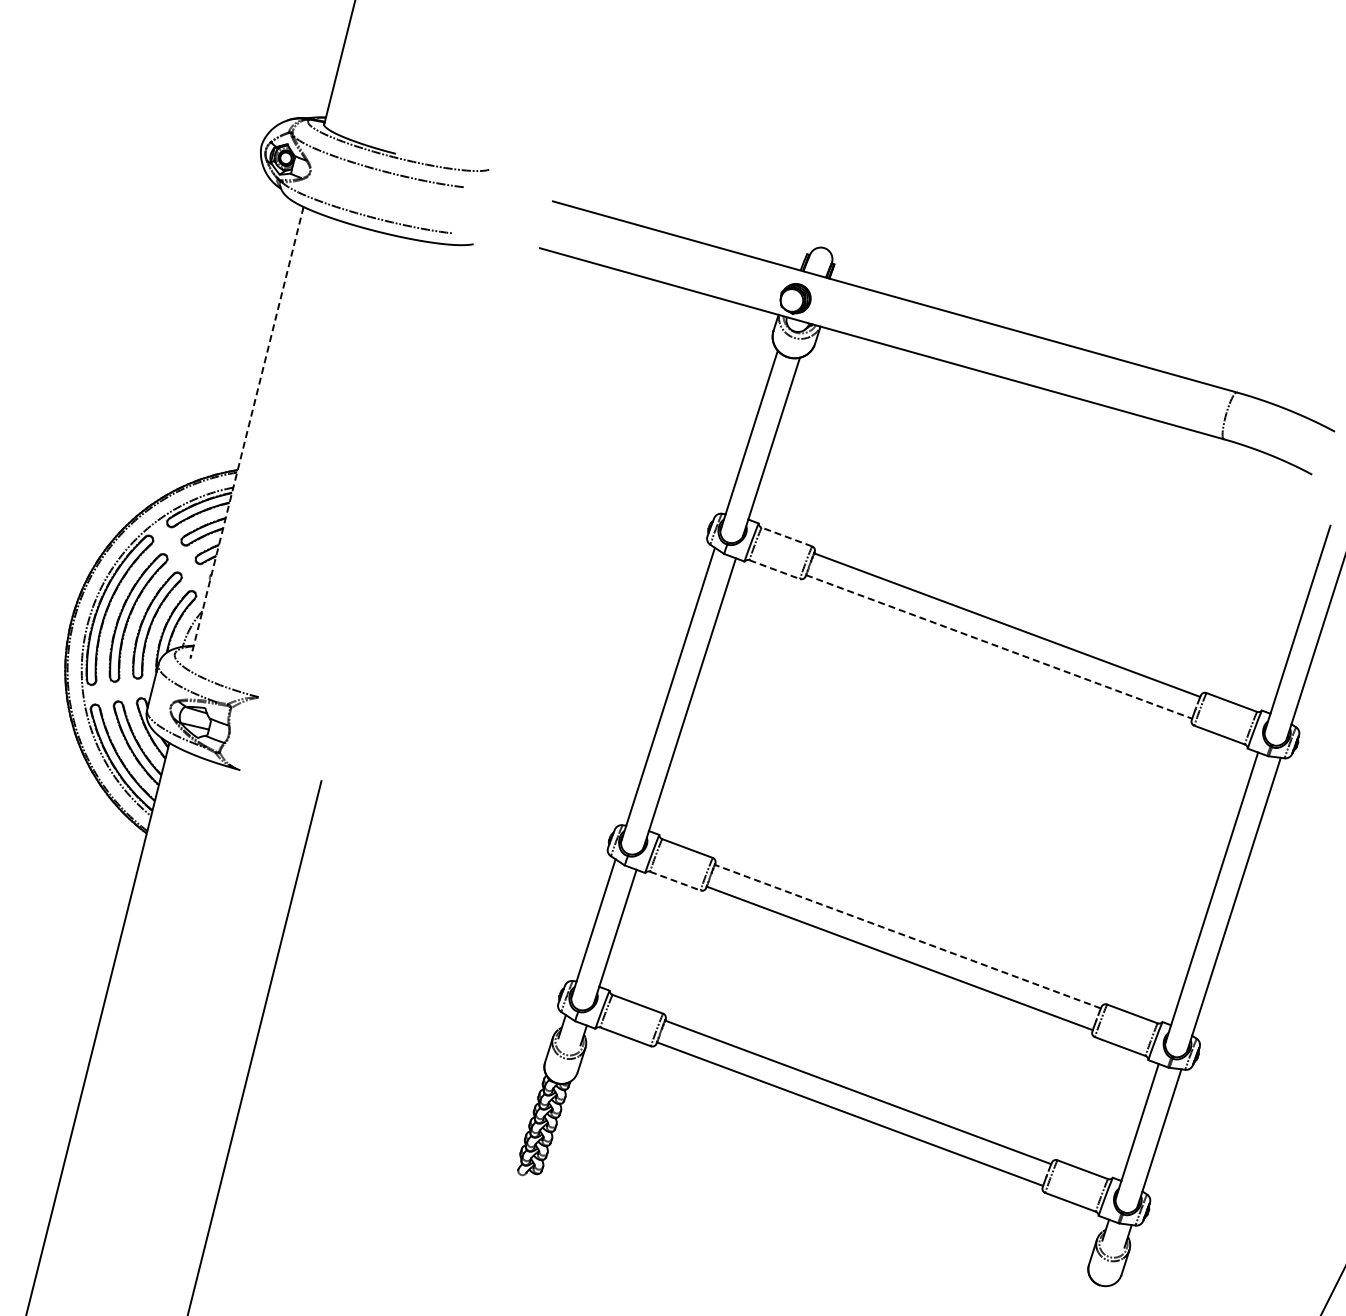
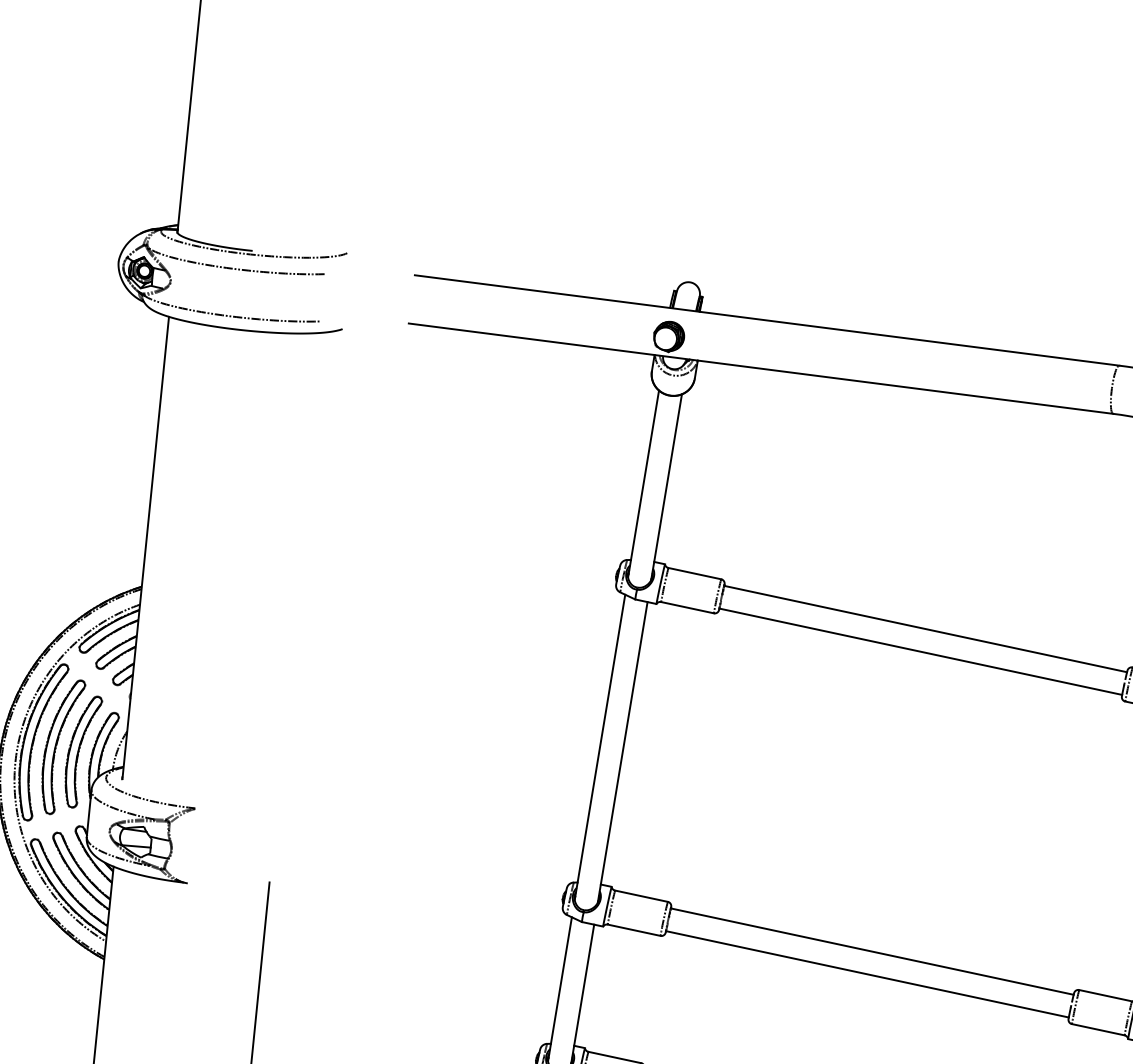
line: (247, 432) -> (146, 548), dashed -> solid
line: (786, 537) -> (694, 574), dashed -> solid
line: (774, 569) -> (687, 607), dashed -> solid
line: (999, 646) -> (921, 651), dashed -> solid
line: (675, 881) -> (634, 930), dashed -> solid
line: (907, 936) -> (871, 951), dashed -> solid

